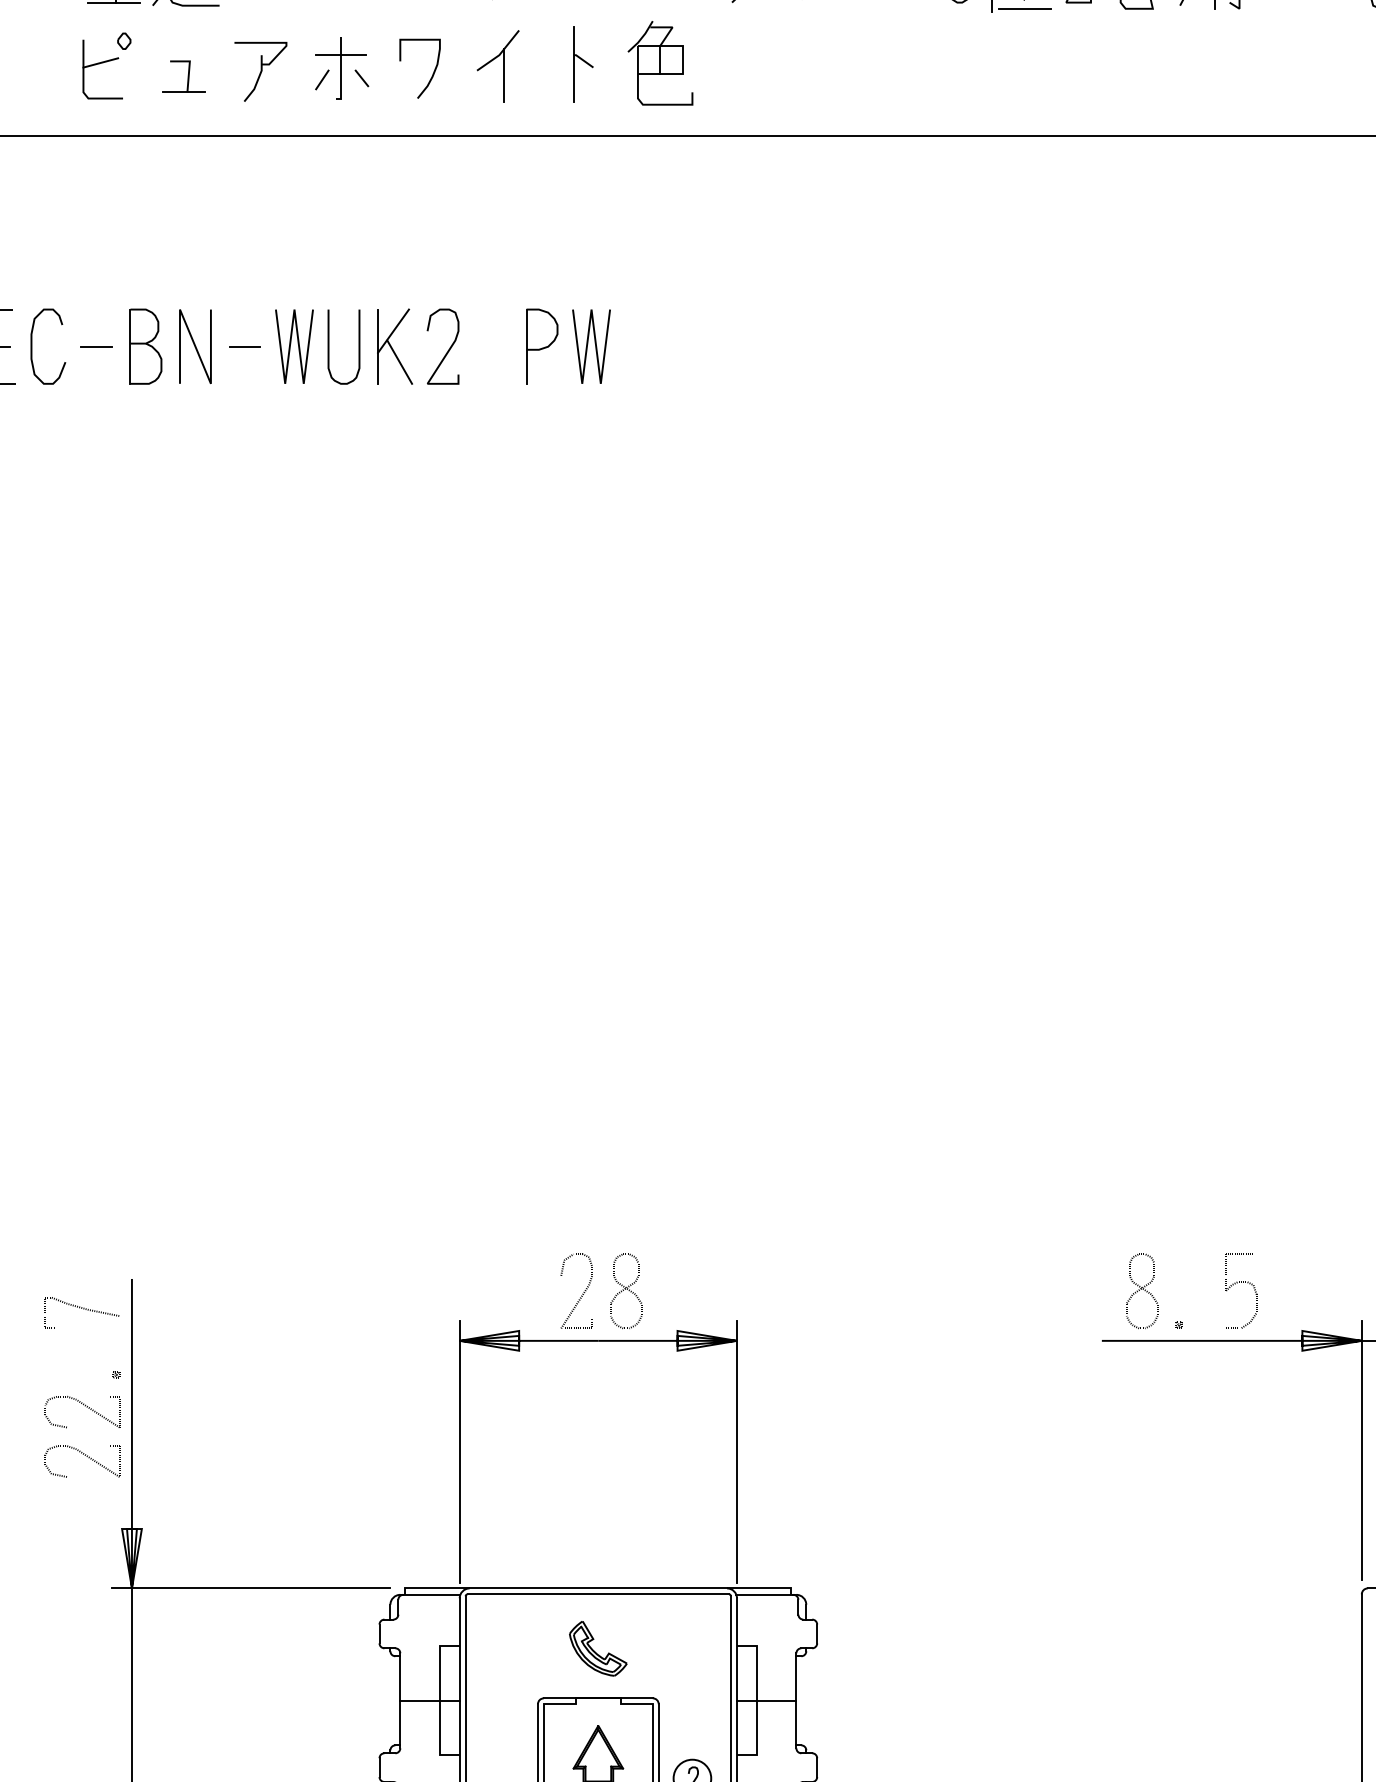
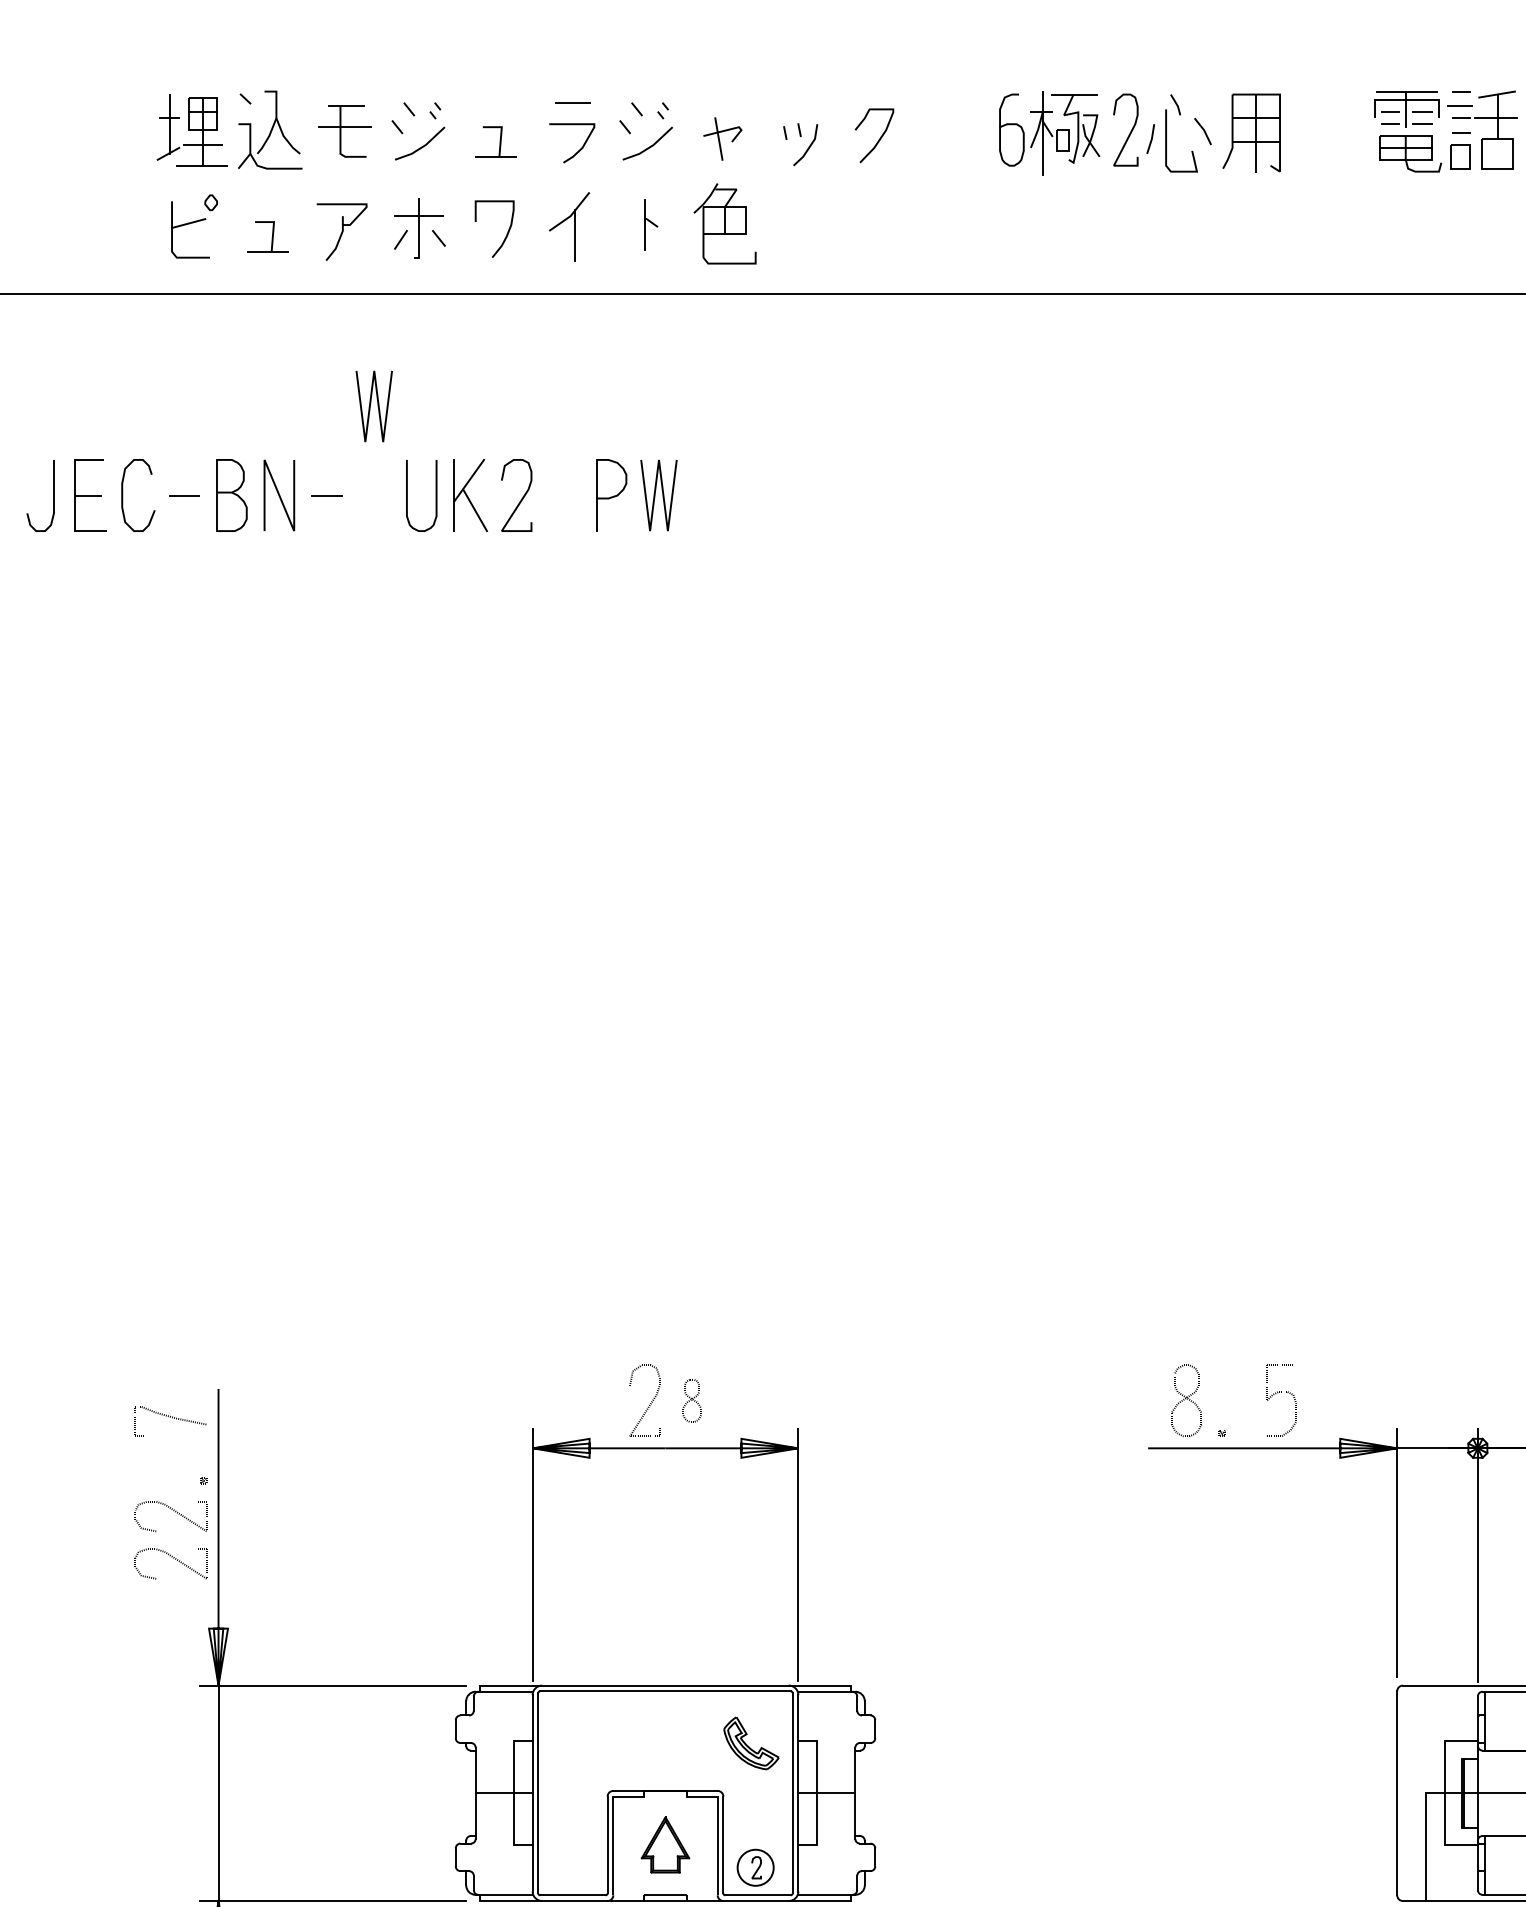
line: (1025, 8) -> (1074, 171), removed
part: (583, 63) -> (651, 224), size x0.7
line: (290, 346) -> (370, 406), moved
part: (625, 1290) -> (691, 1400), size x0.6
part: (598, 1648) -> (751, 1743), moved

